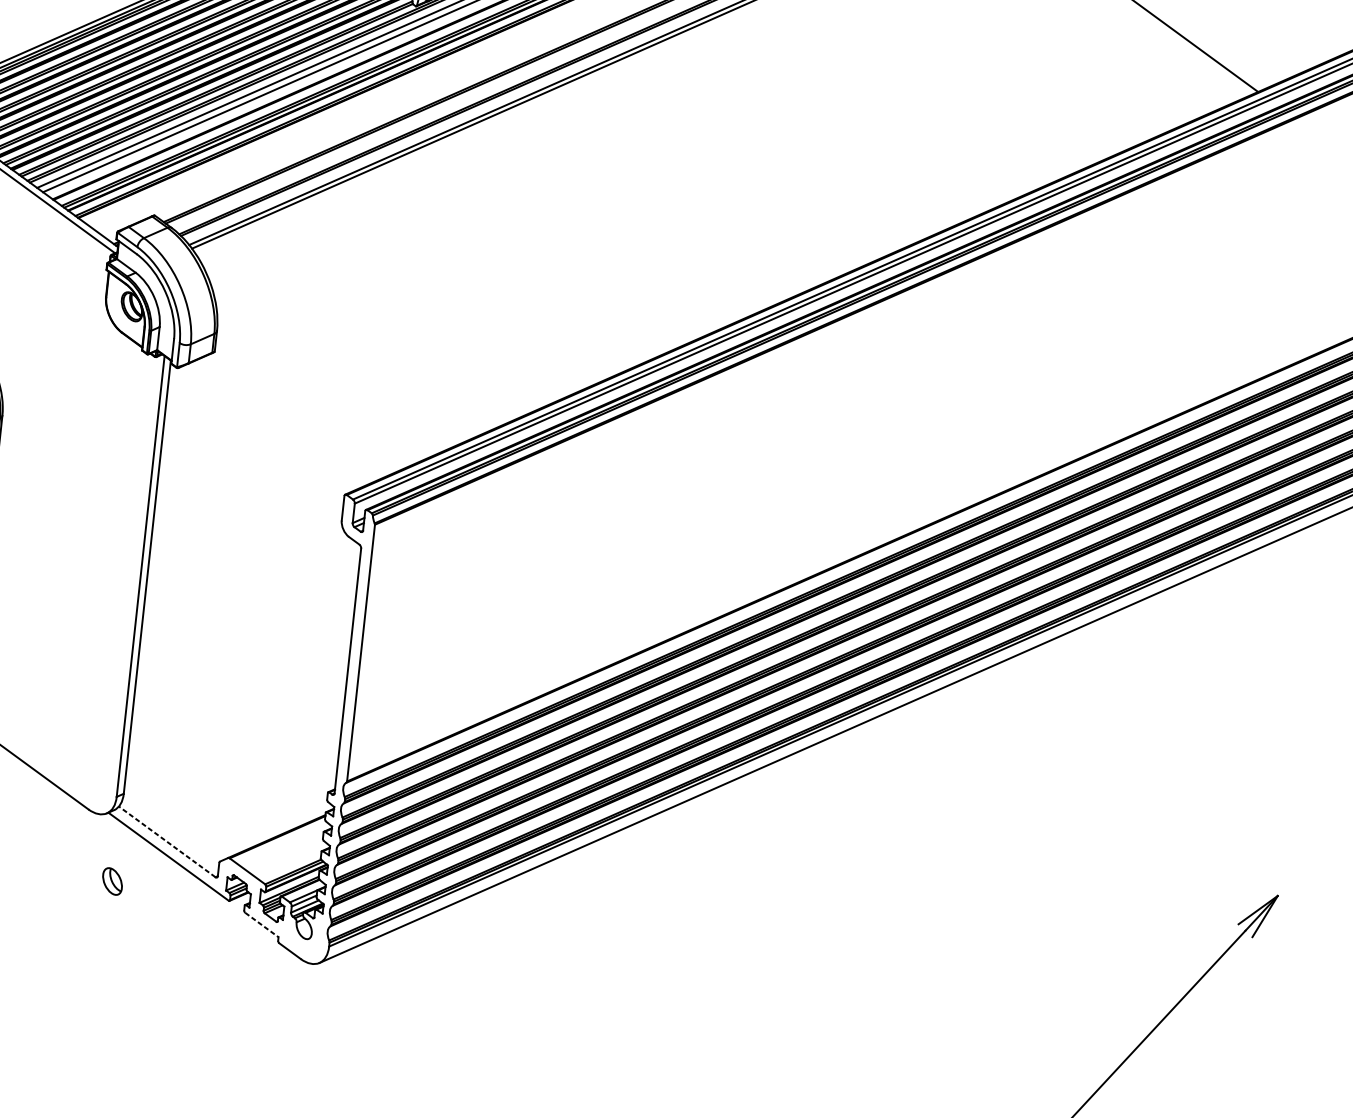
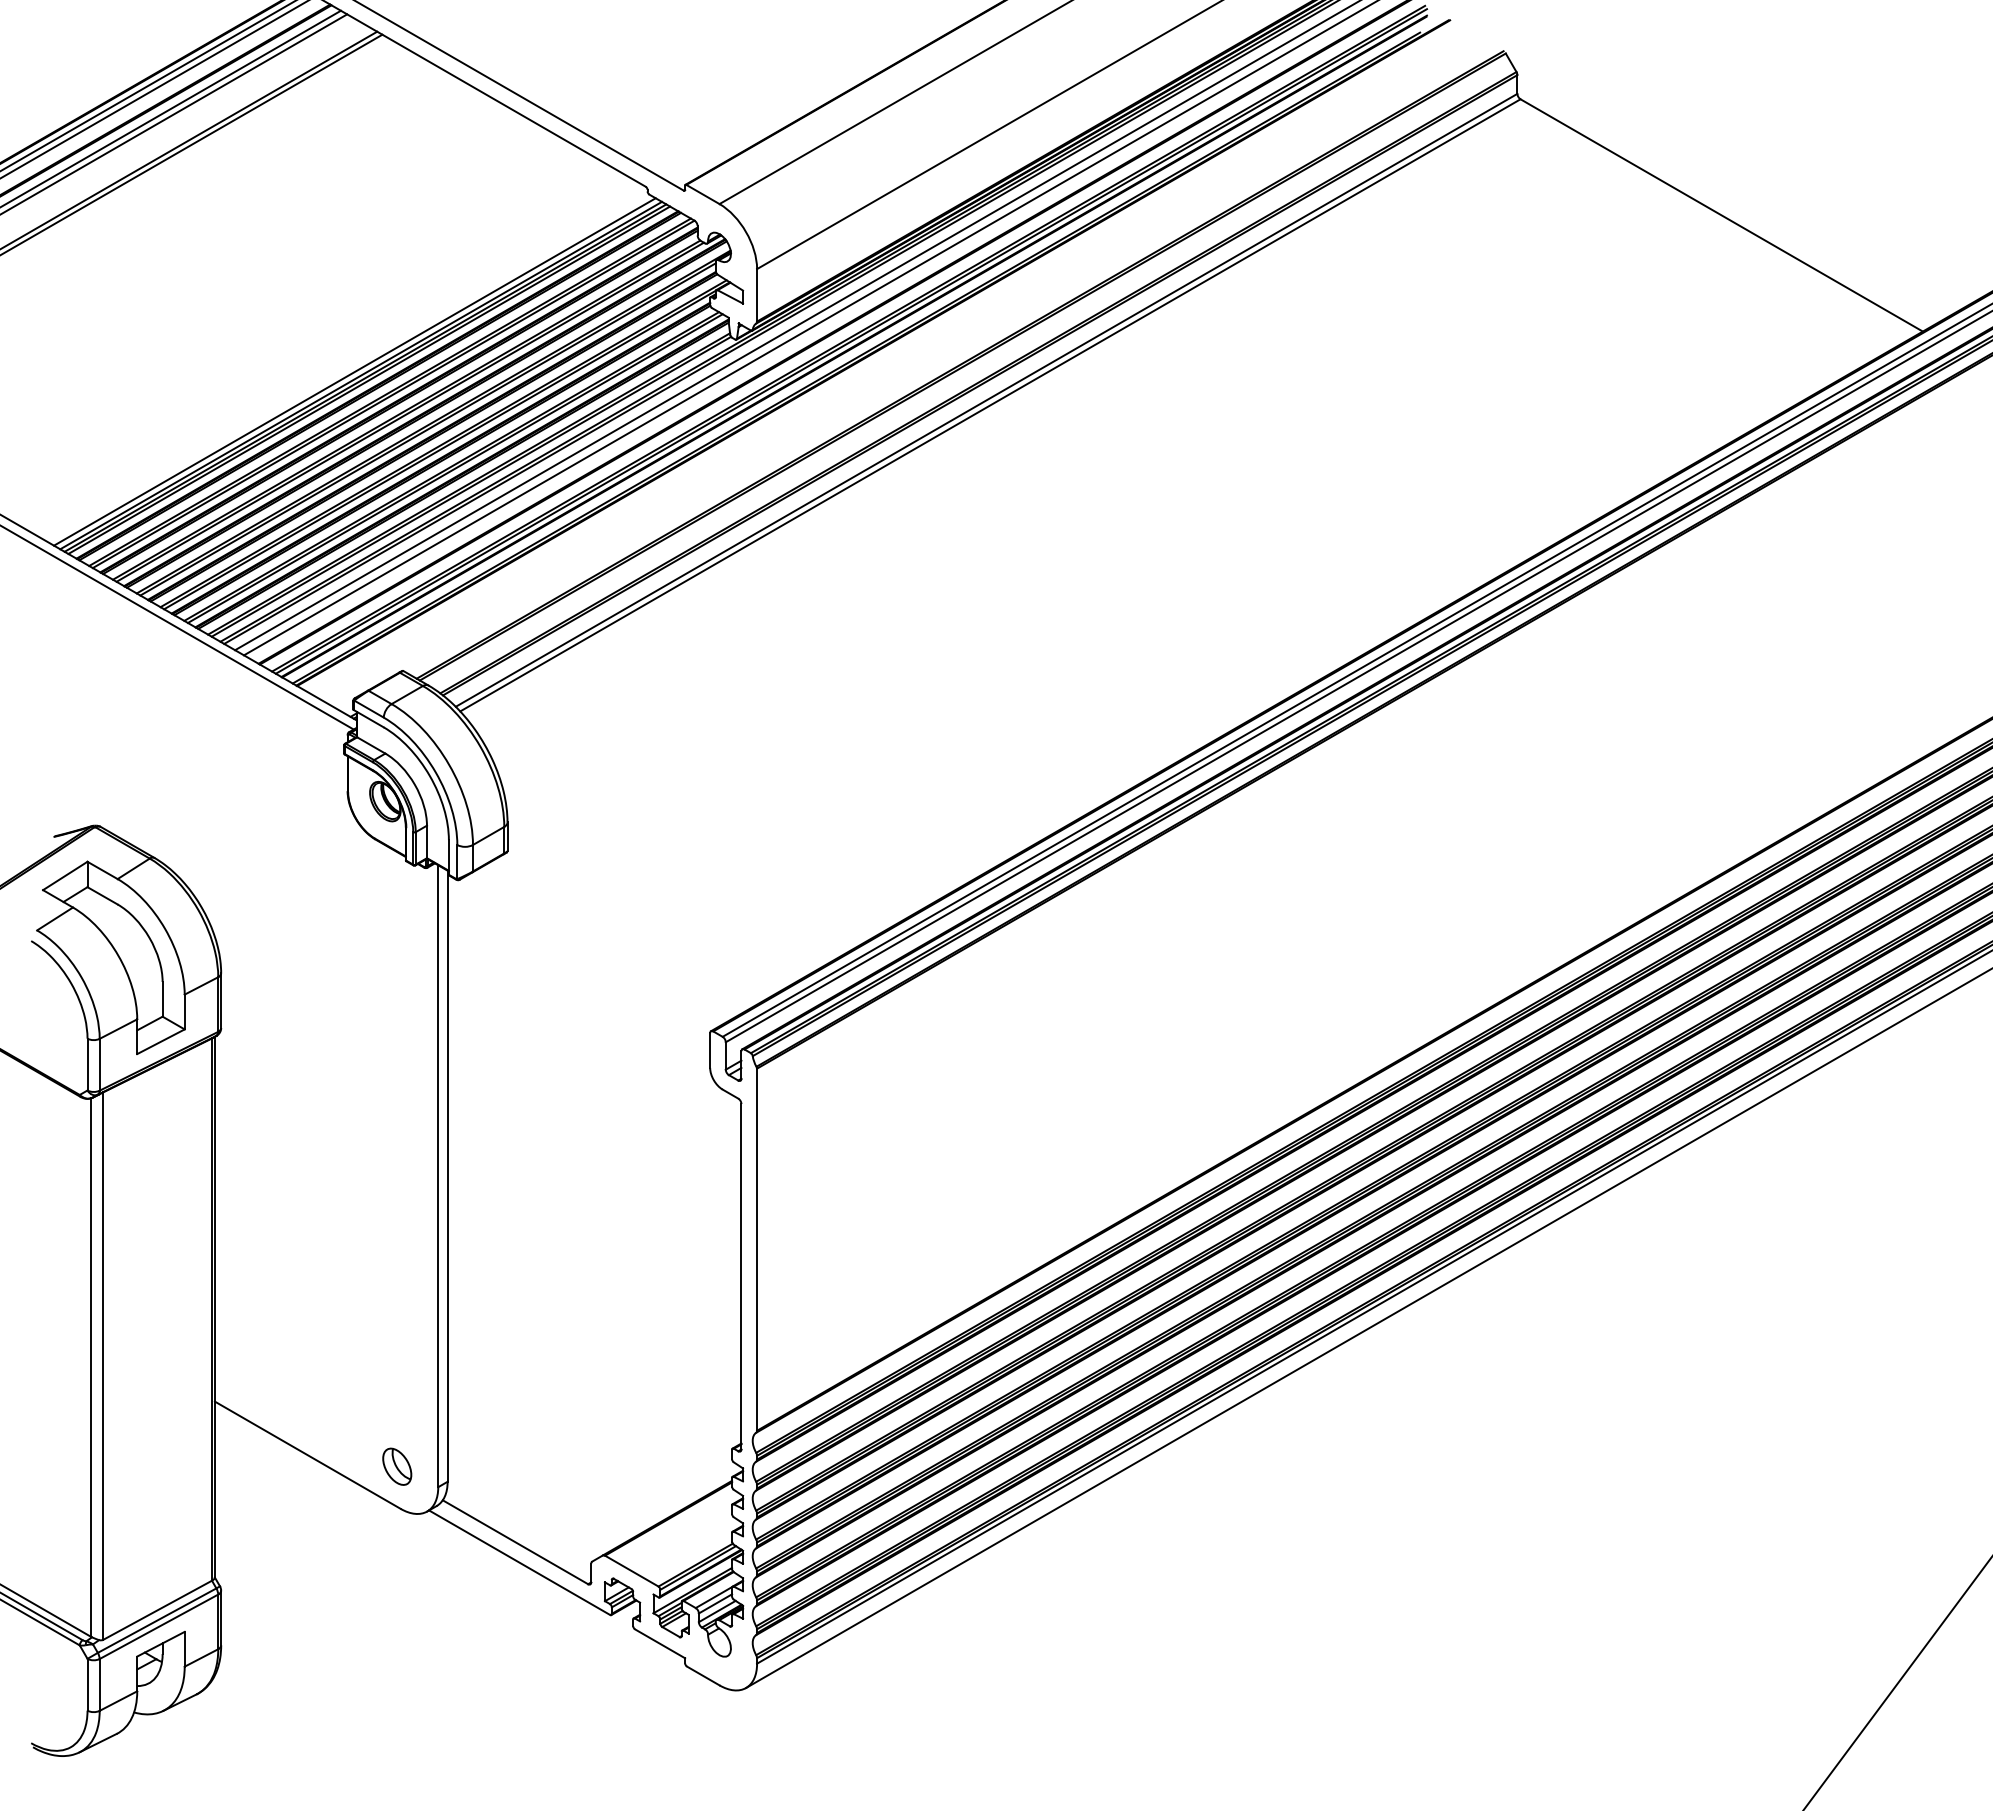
line: (167, 842) -> (515, 1542), dashed -> solid
part: (112, 881) -> (397, 1466), moved
line: (262, 924) -> (660, 1643), dashed -> solid

